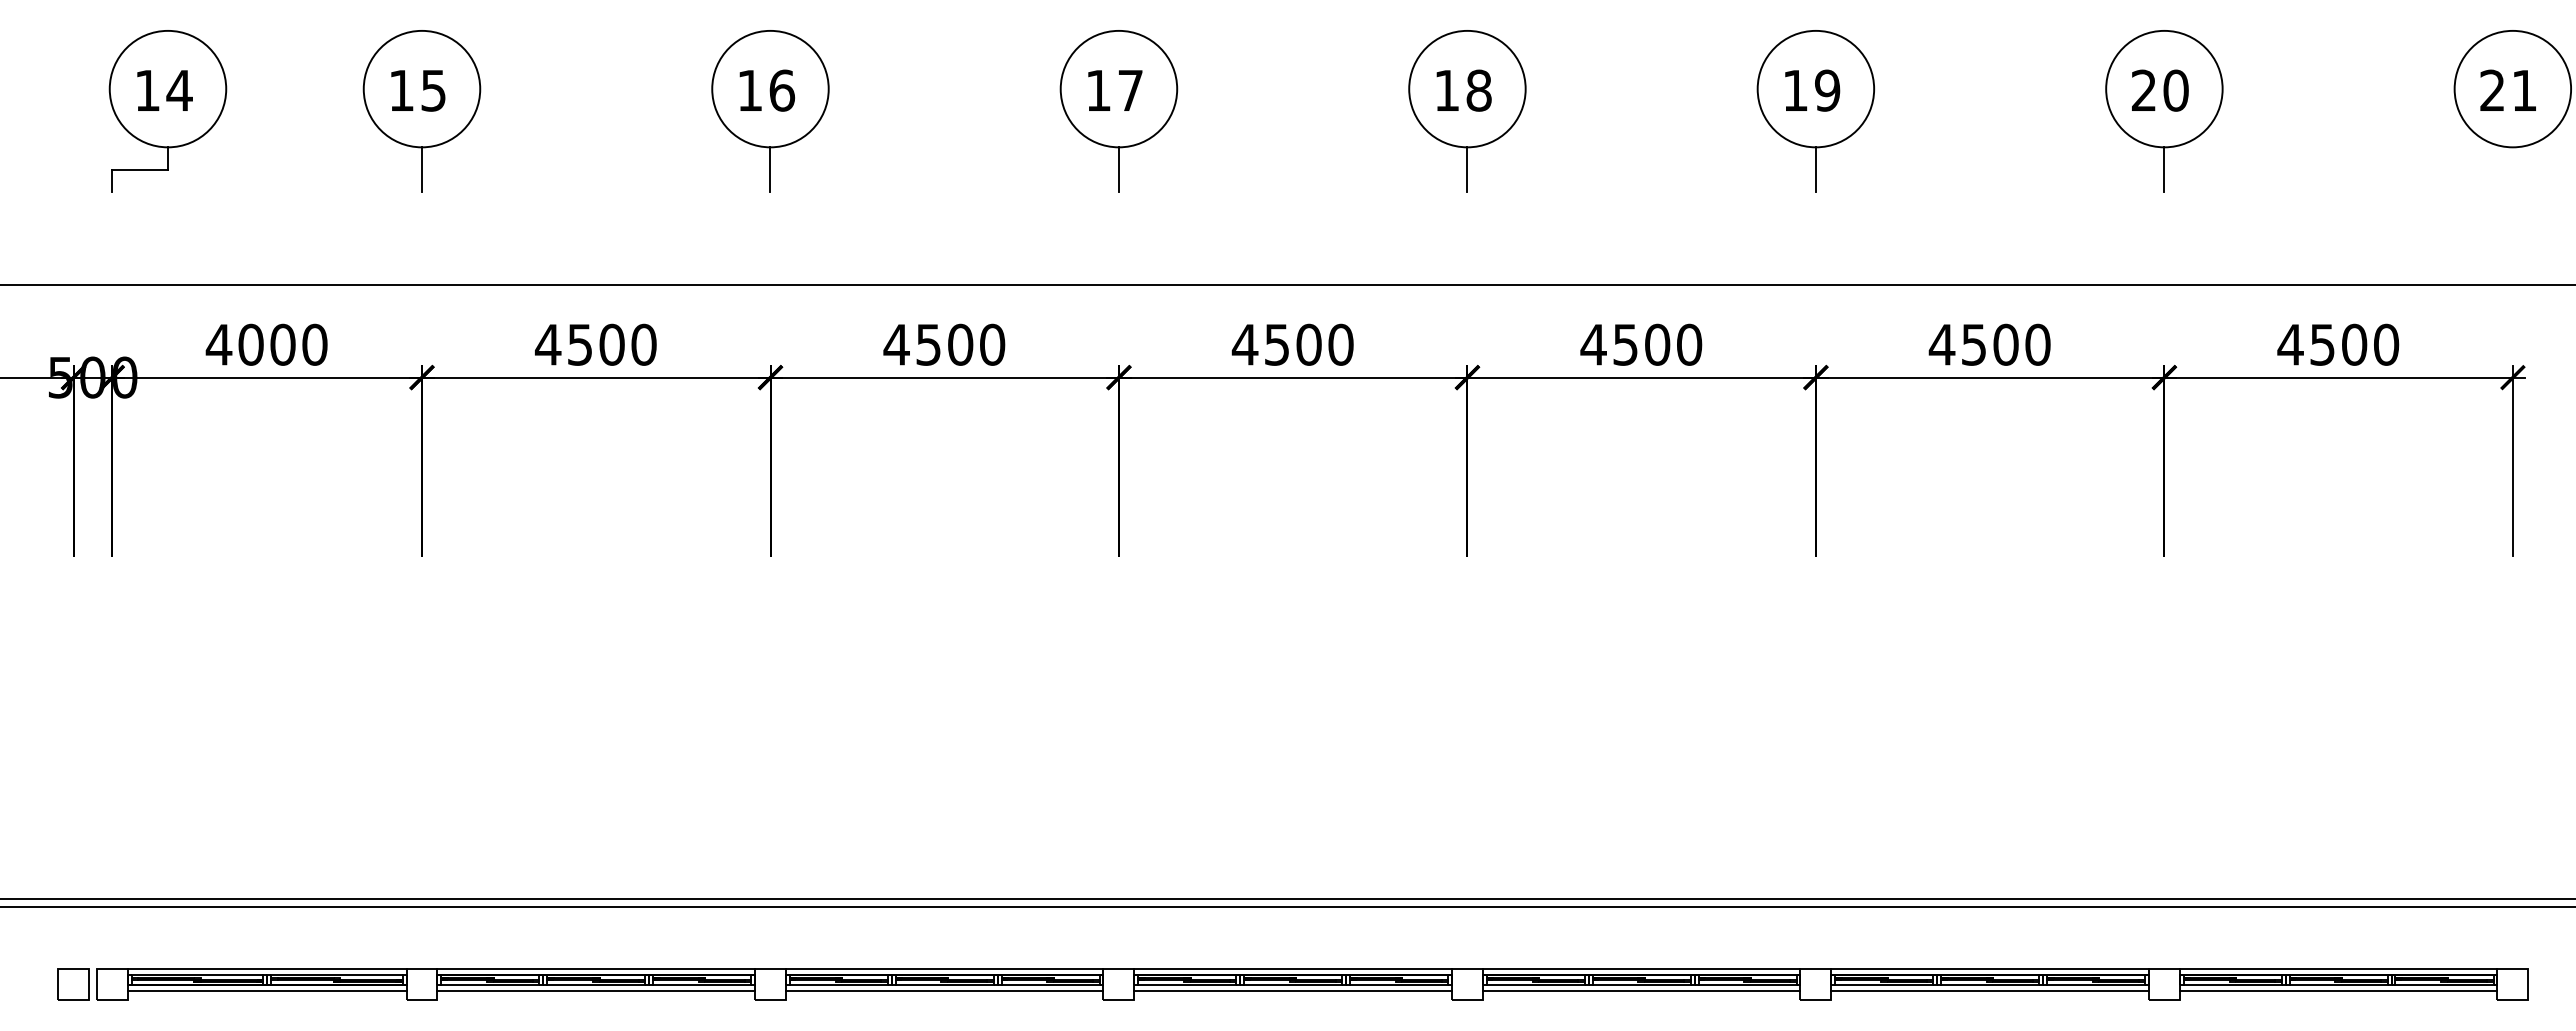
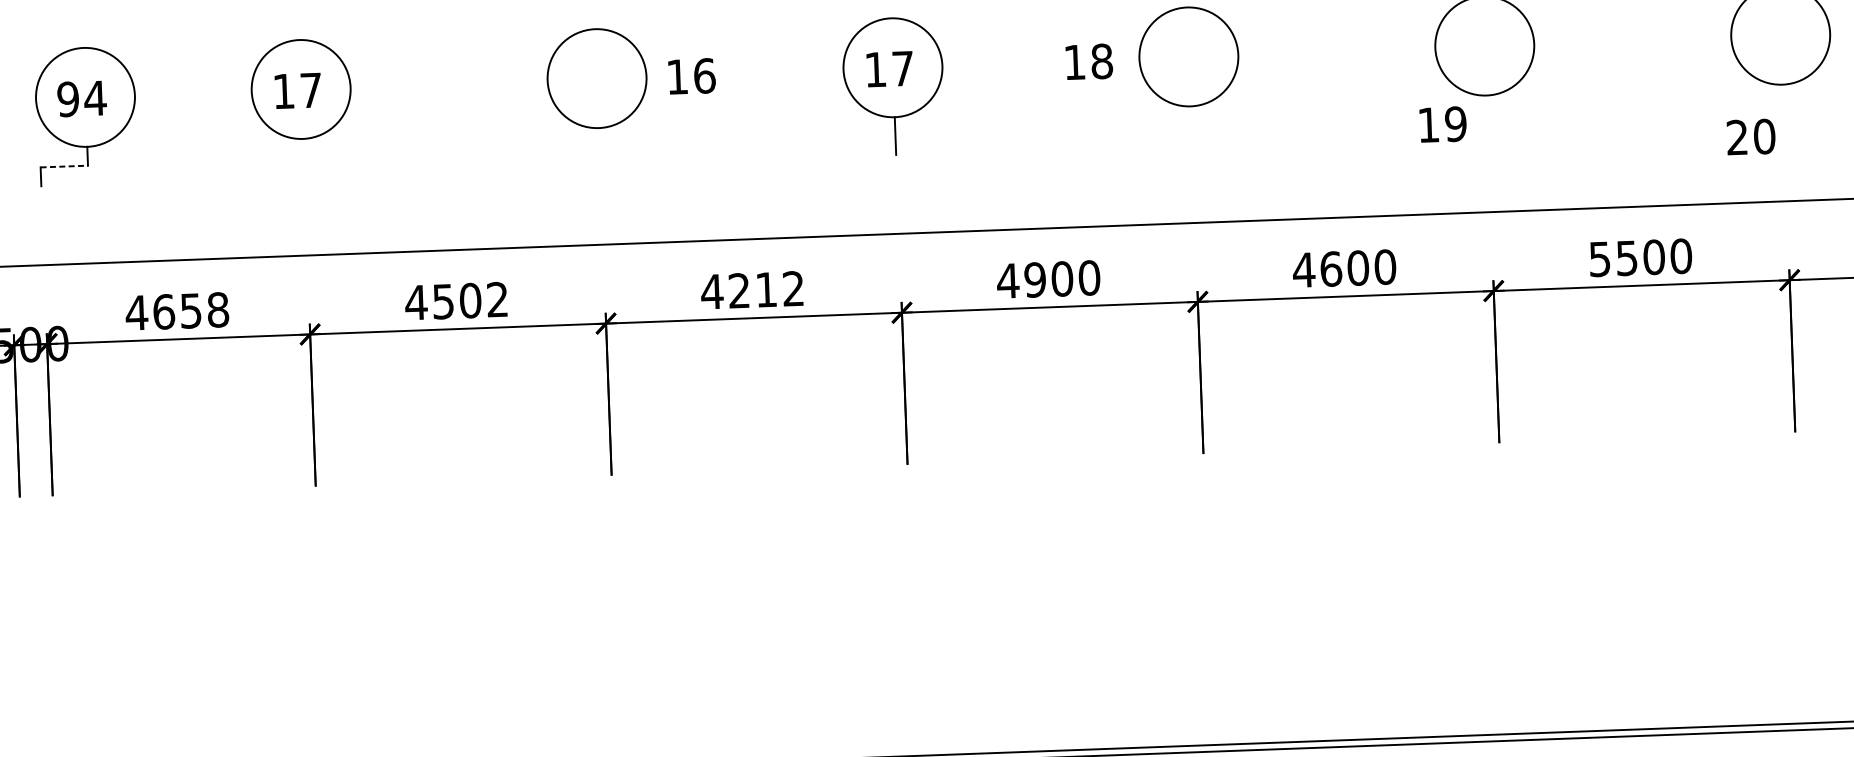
text: (147, 90) -> (68, 99), 14 -> 94
text: (433, 90) -> (310, 90), 15 -> 17
text: (766, 90) -> (691, 76), moved
text: (1463, 90) -> (1088, 61), moved
text: (1812, 90) -> (1443, 124), moved
text: (2160, 90) -> (1751, 136), moved
line: (140, 169) -> (64, 166), solid -> dashed
line: (422, 169) -> (304, 157), removed
line: (770, 169) -> (599, 146), removed
line: (1467, 169) -> (1191, 125), removed
line: (1815, 169) -> (1486, 114), removed
line: (2164, 169) -> (1783, 103), removed
text: (282, 344) -> (190, 310), 4000 -> 4658
text: (643, 344) -> (497, 299), 4500 -> 4502
text: (960, 344) -> (766, 289), 4500 -> 4212
text: (1276, 344) -> (1034, 279), 4500 -> 4900
text: (1625, 344) -> (1331, 268), 4500 -> 4600
text: (1941, 344) -> (1599, 259), 4500 -> 5500

